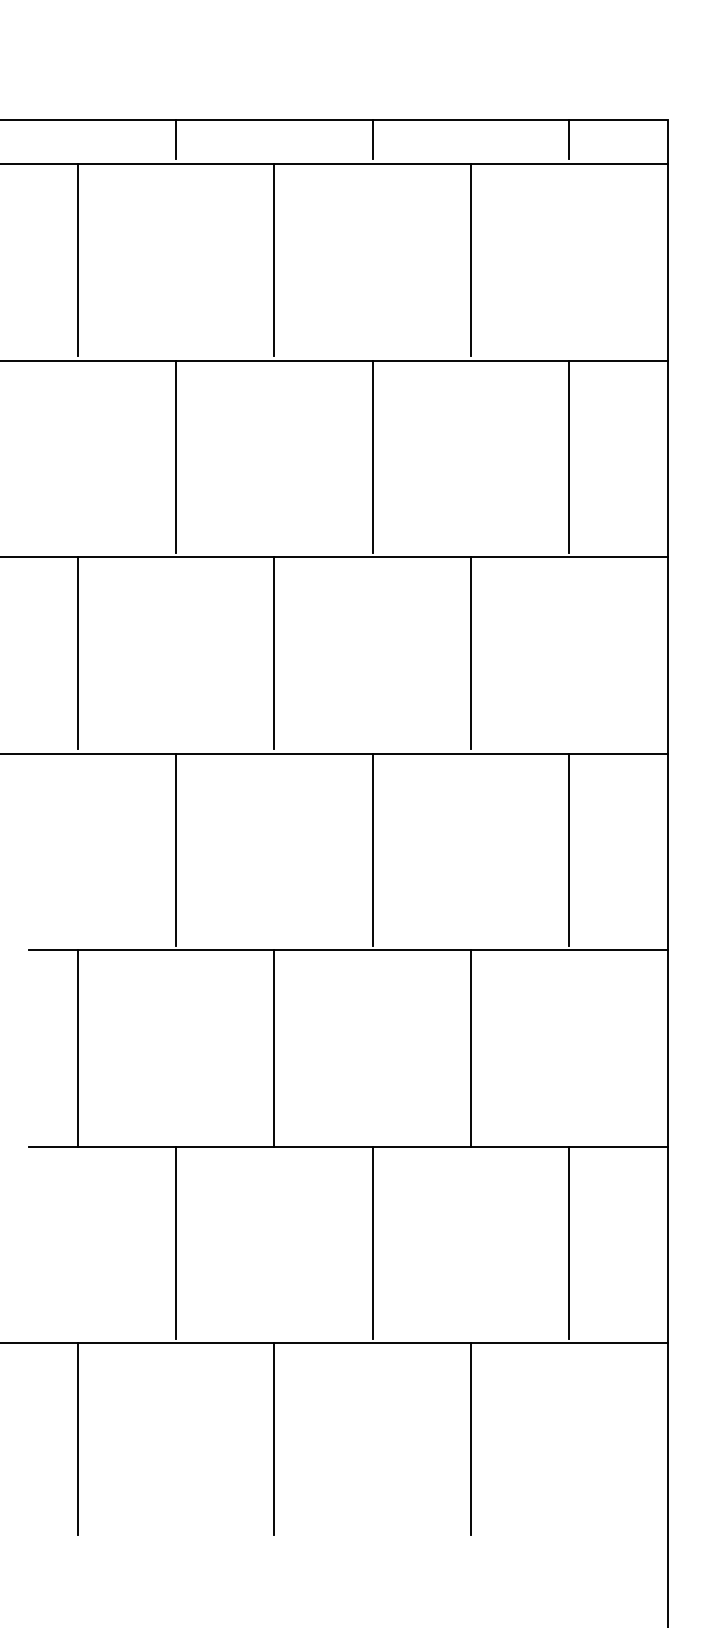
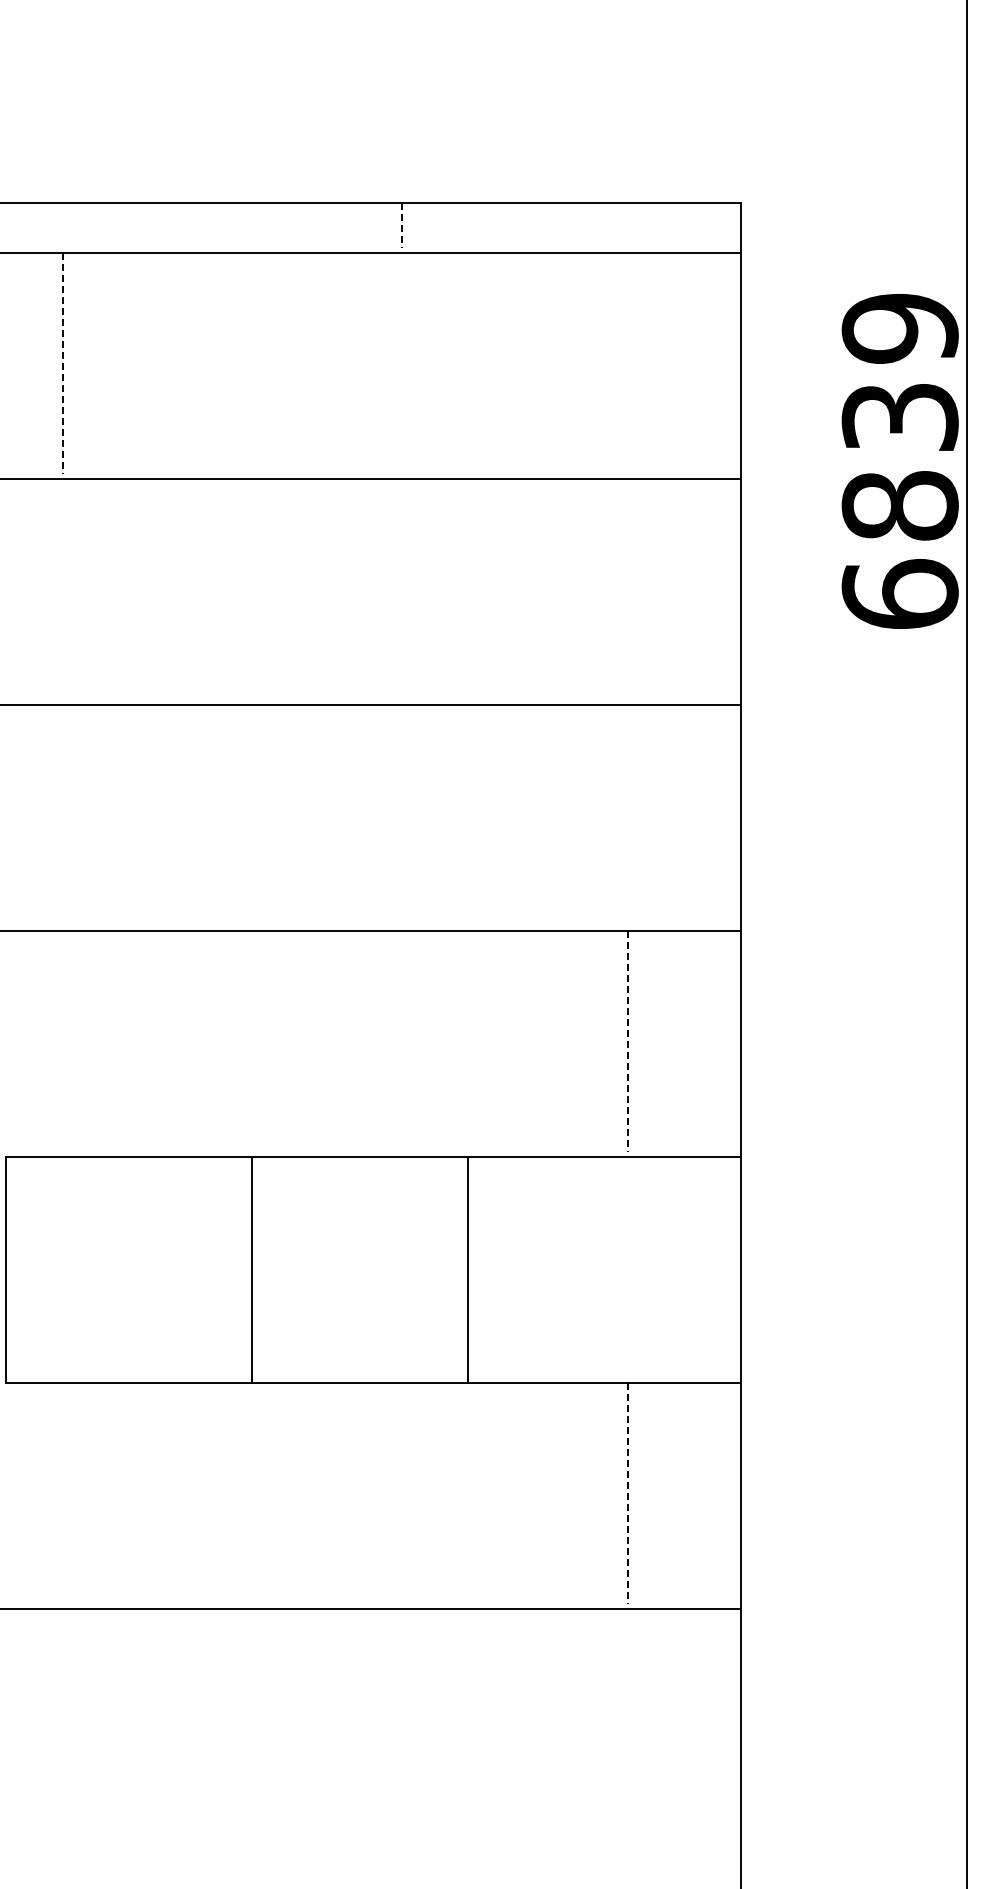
line: (176, 139) -> (176, 225), removed
line: (373, 139) -> (402, 225), solid -> dashed
line: (569, 139) -> (628, 225), removed
line: (274, 259) -> (289, 363), removed
line: (471, 259) -> (515, 363), removed
line: (78, 260) -> (63, 364), solid -> dashed
line: (176, 456) -> (176, 589), removed
line: (373, 456) -> (402, 589), removed
line: (569, 456) -> (628, 589), removed
line: (78, 653) -> (63, 815), removed
line: (274, 653) -> (289, 815), removed
line: (471, 653) -> (515, 815), removed
line: (176, 849) -> (176, 1041), removed
line: (373, 849) -> (402, 1041), removed
line: (569, 849) -> (628, 1041), solid -> dashed
line: (78, 1048) -> (6, 1270), moved
line: (274, 1048) -> (252, 1270), moved
line: (471, 1048) -> (468, 1270), moved
line: (176, 1242) -> (176, 1493), removed
line: (373, 1242) -> (402, 1493), removed
line: (569, 1242) -> (628, 1493), solid -> dashed
line: (78, 1439) -> (63, 1719), removed
line: (274, 1439) -> (289, 1719), removed
line: (471, 1439) -> (515, 1719), removed

